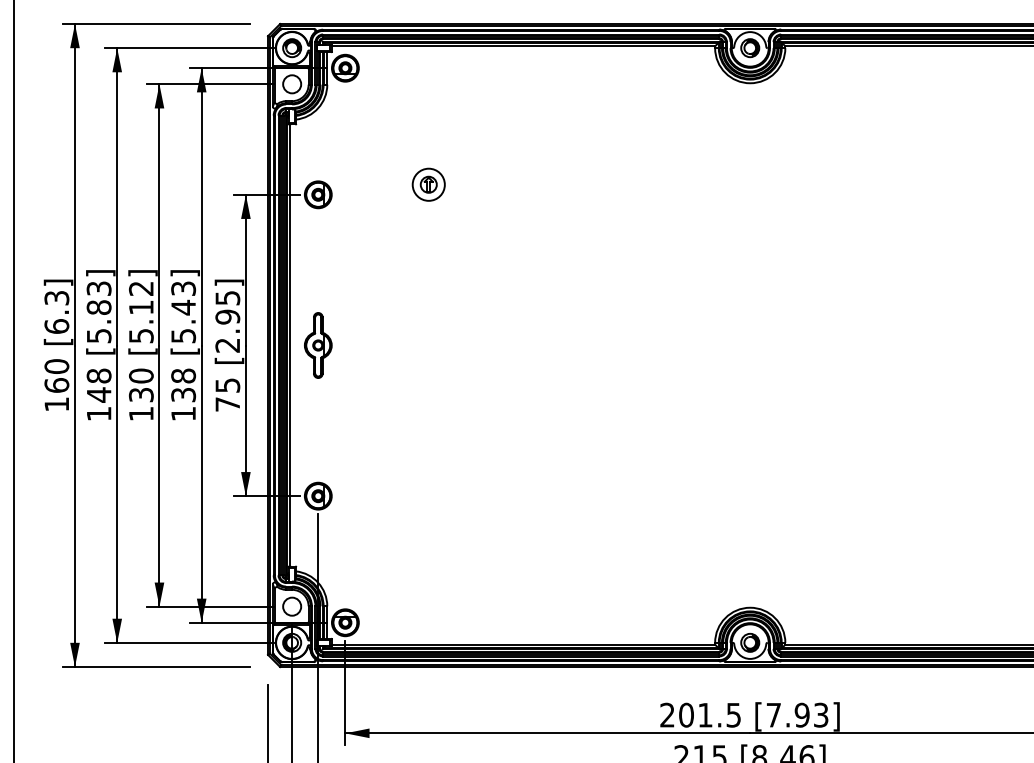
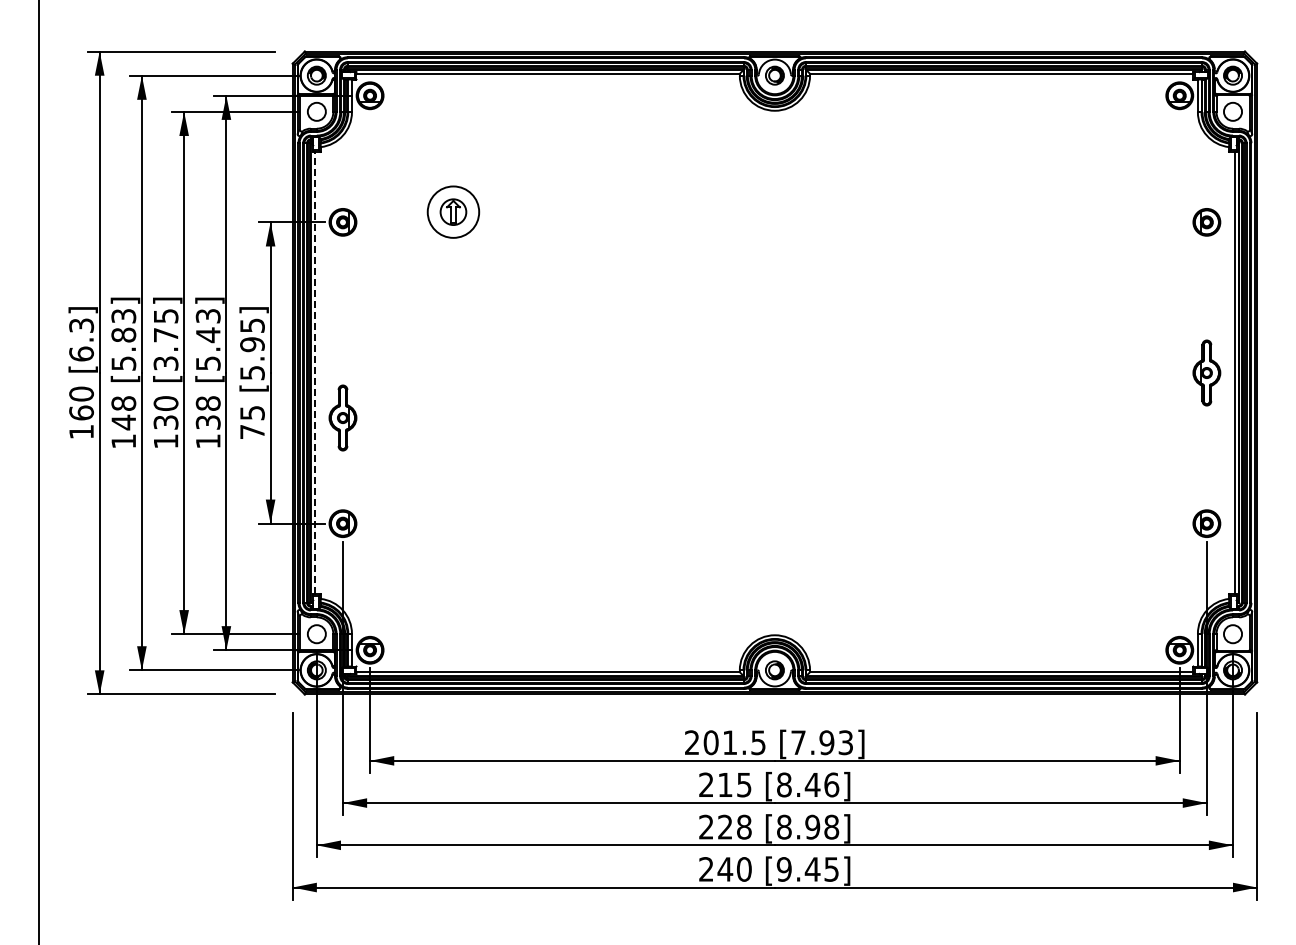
part: (428, 184) -> (453, 212), size x1.6
text: (140, 311) -> (165, 339), [5.12] -> [3.75]
line: (290, 344) -> (315, 372), solid -> dashed
part: (317, 344) -> (342, 417), moved
text: (227, 345) -> (252, 373), [2.95] -> [5.95]

